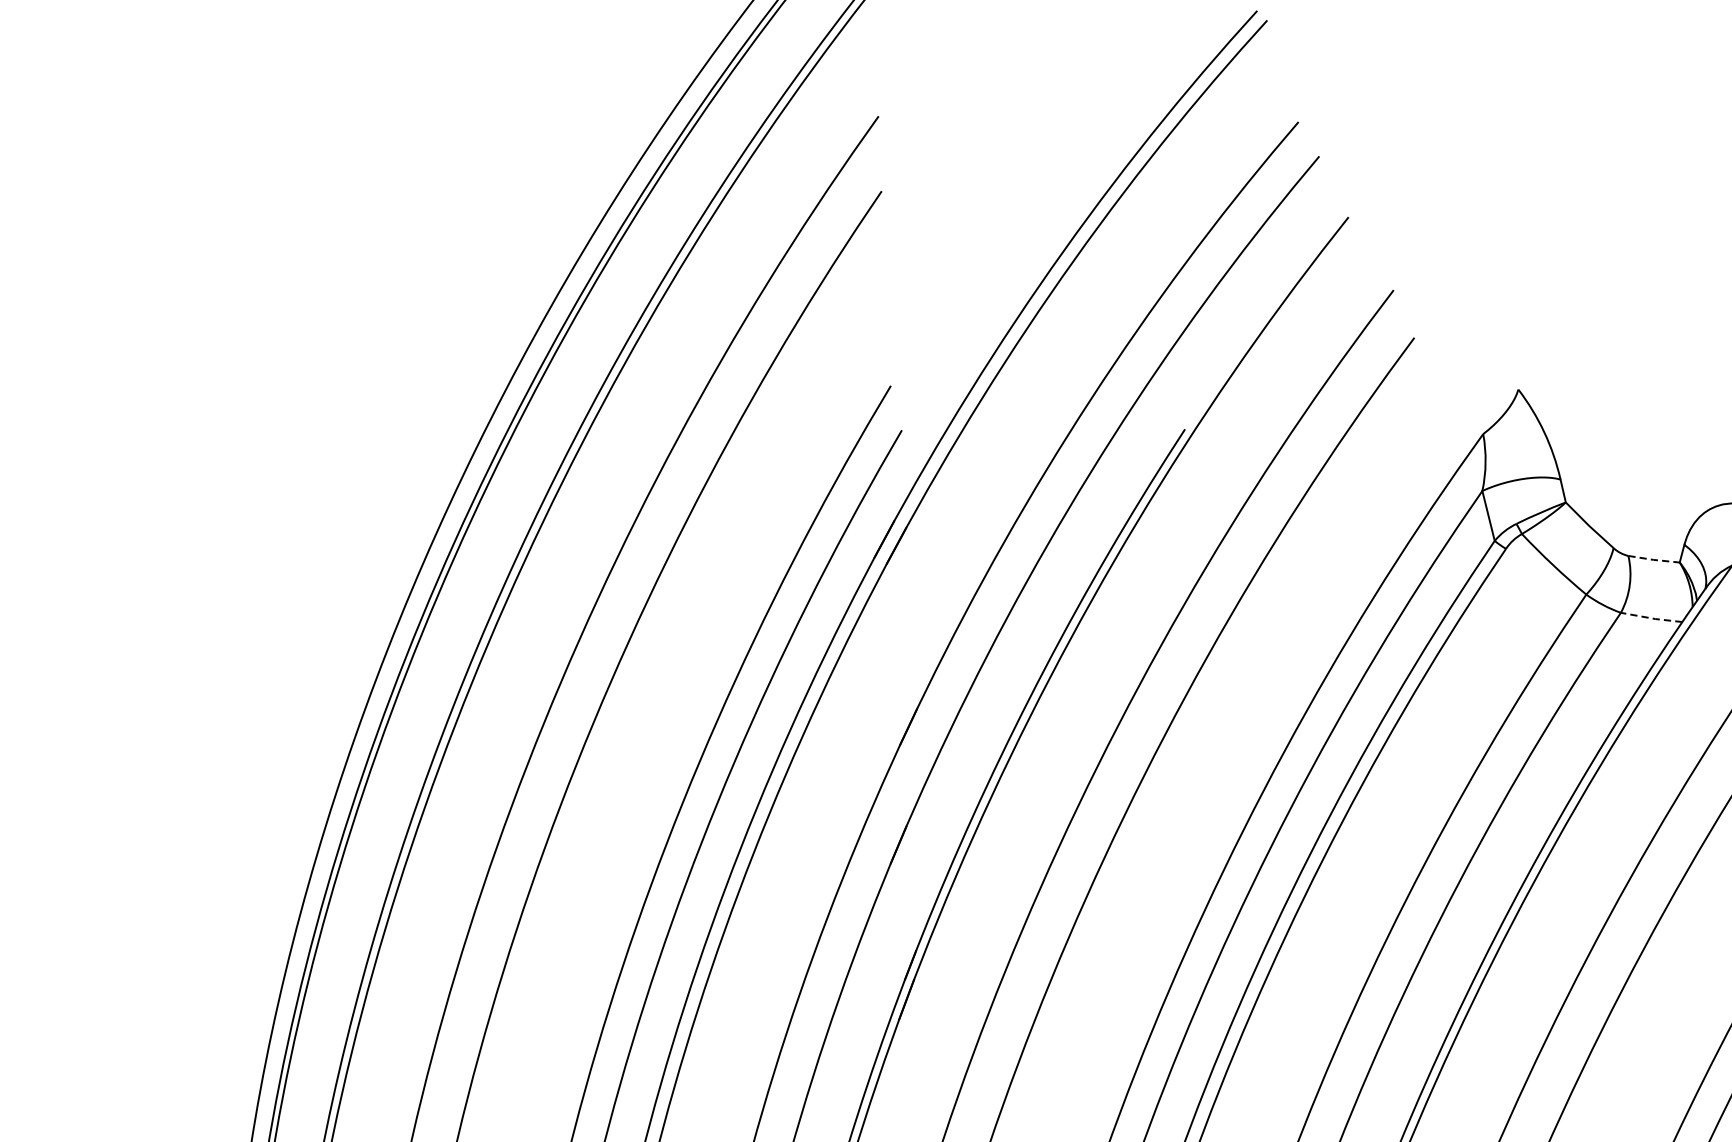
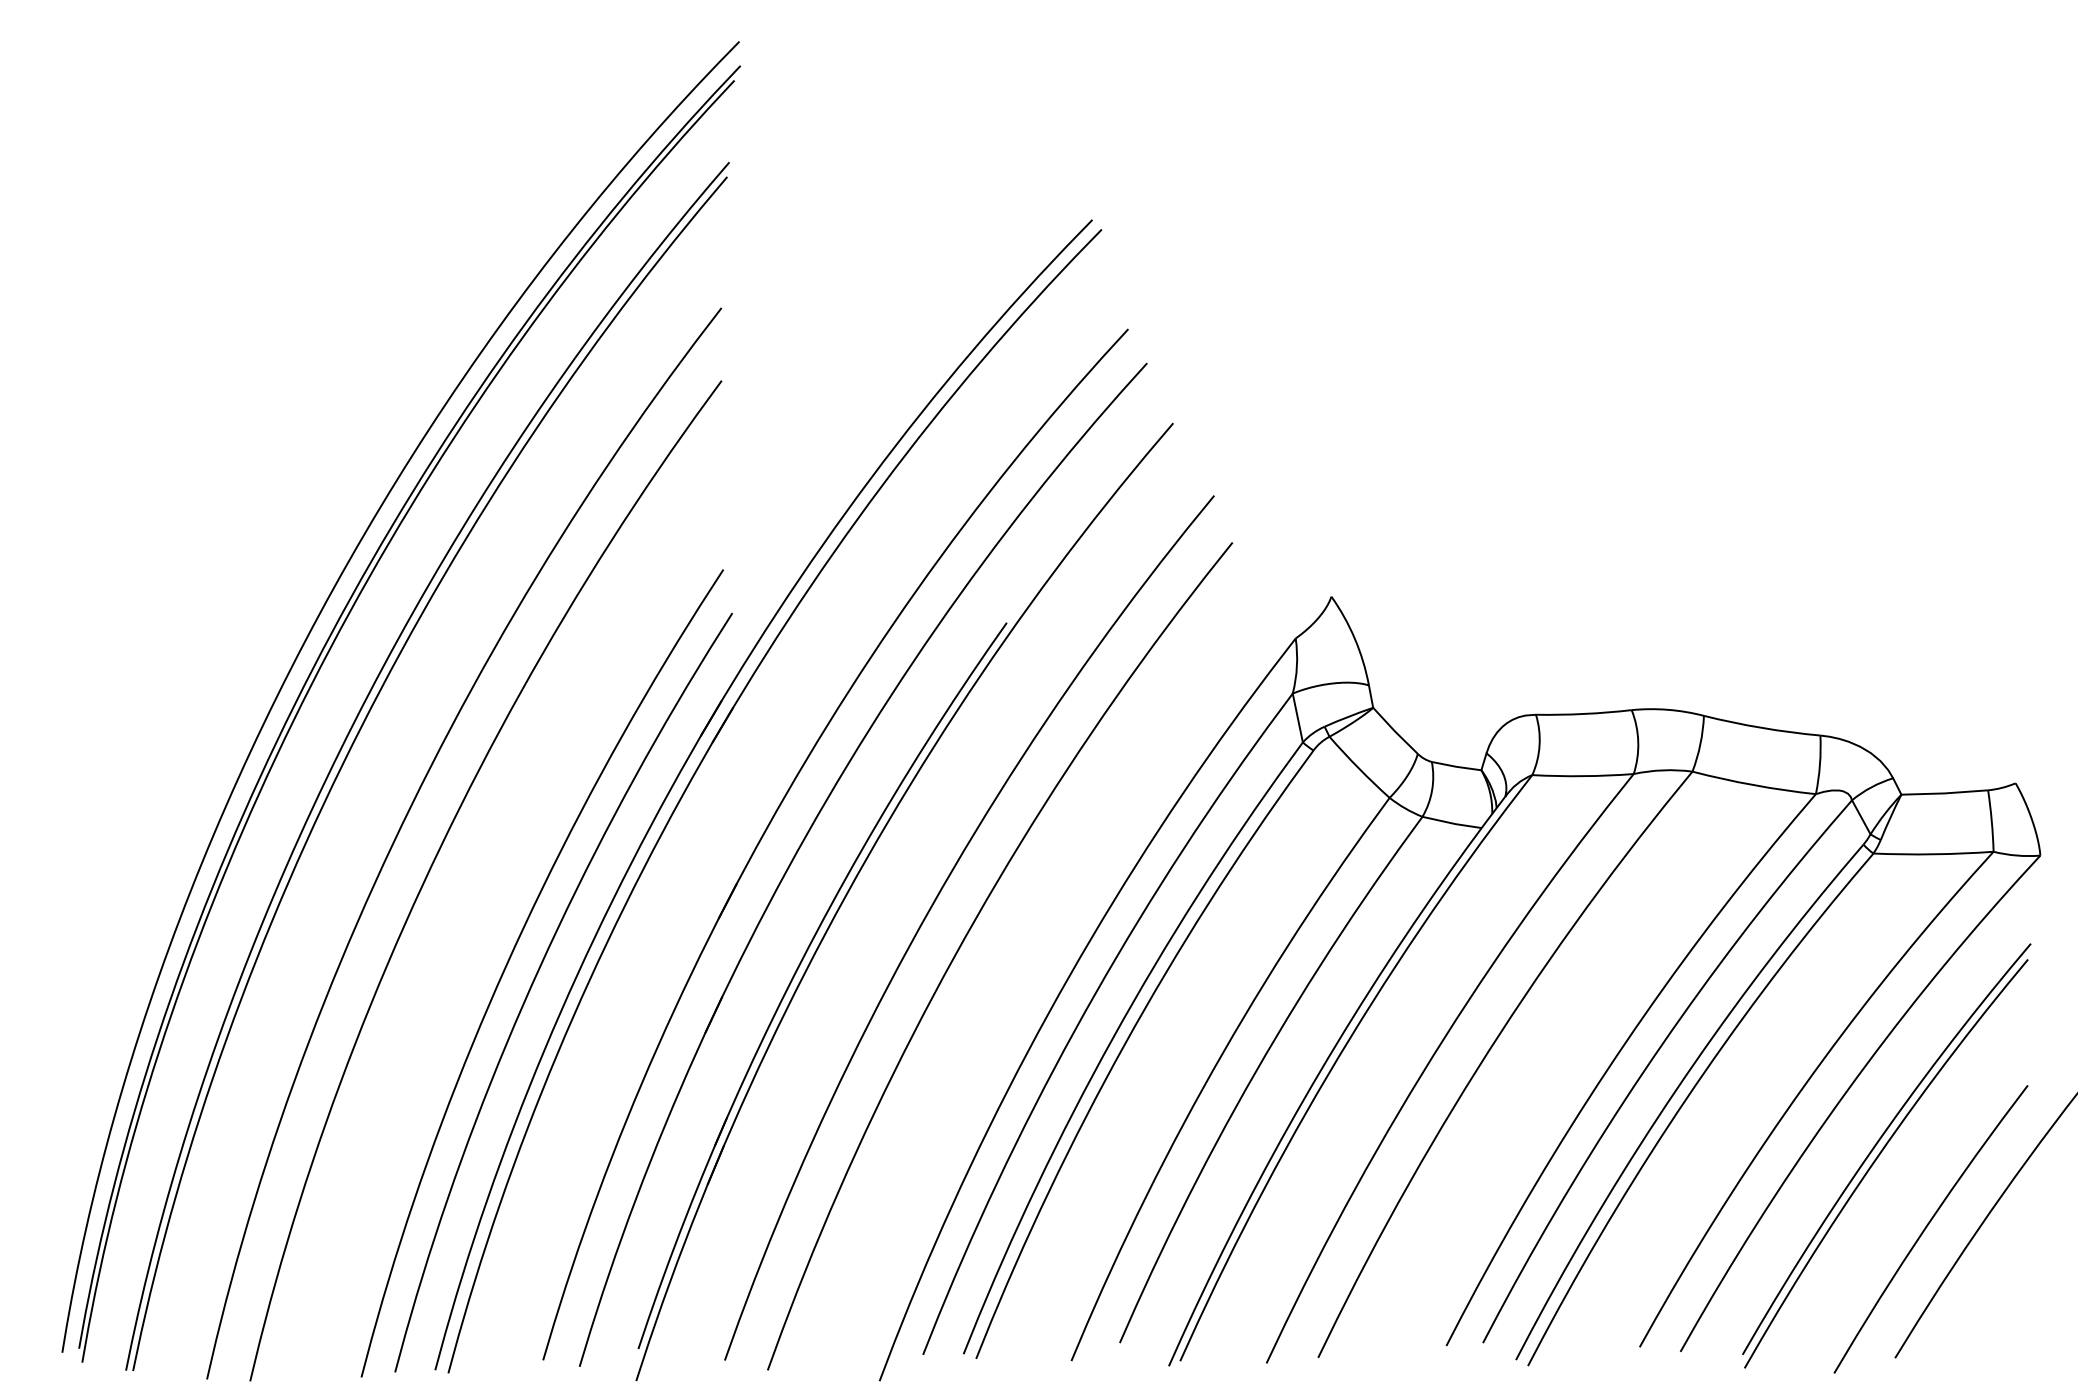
line: (1653, 559) -> (1456, 766), dashed -> solid
line: (1652, 618) -> (1452, 823), dashed -> solid

